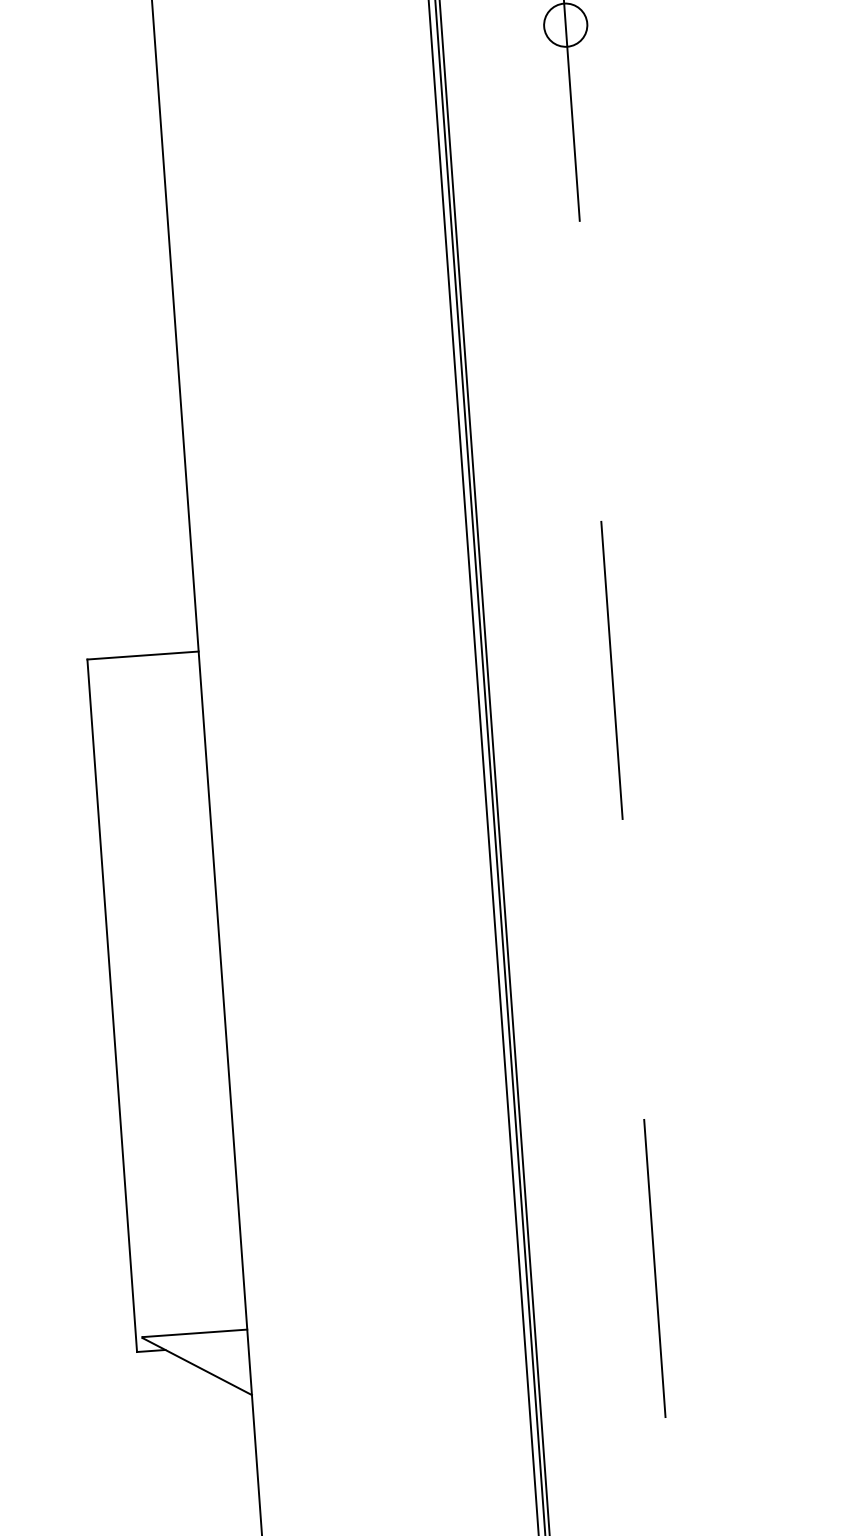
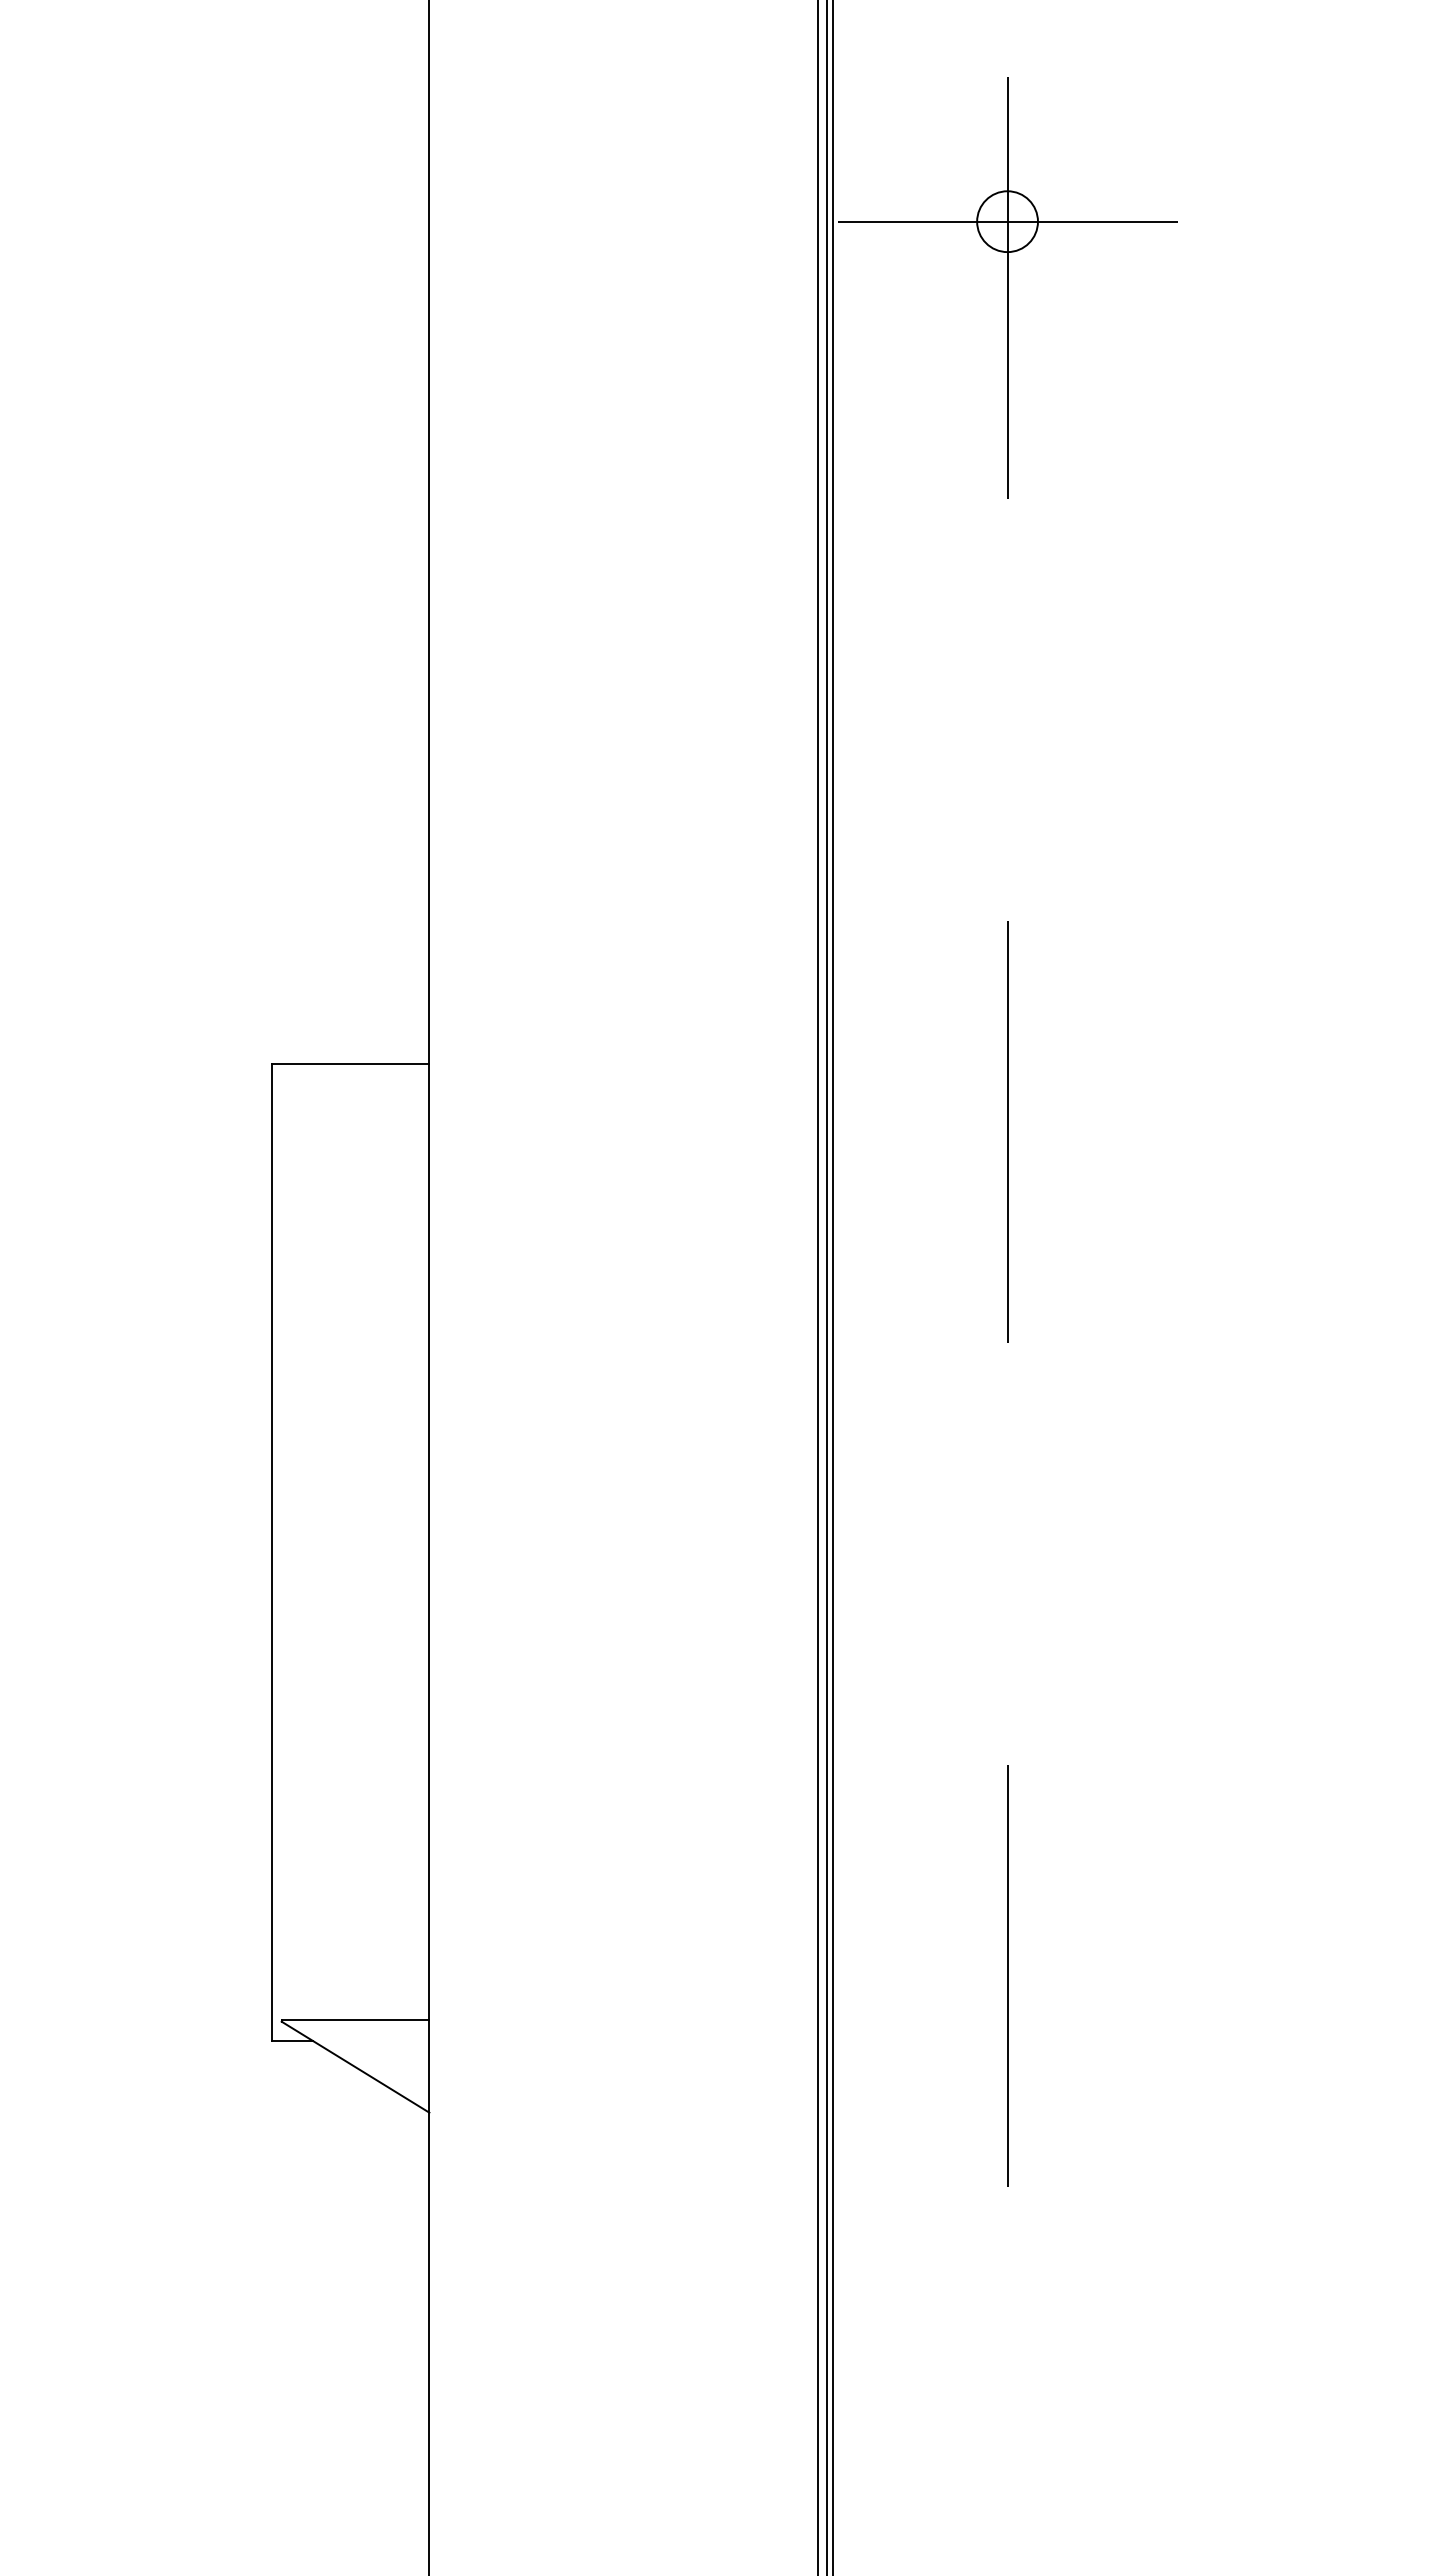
line: (565, 25) -> (1007, 221), added

